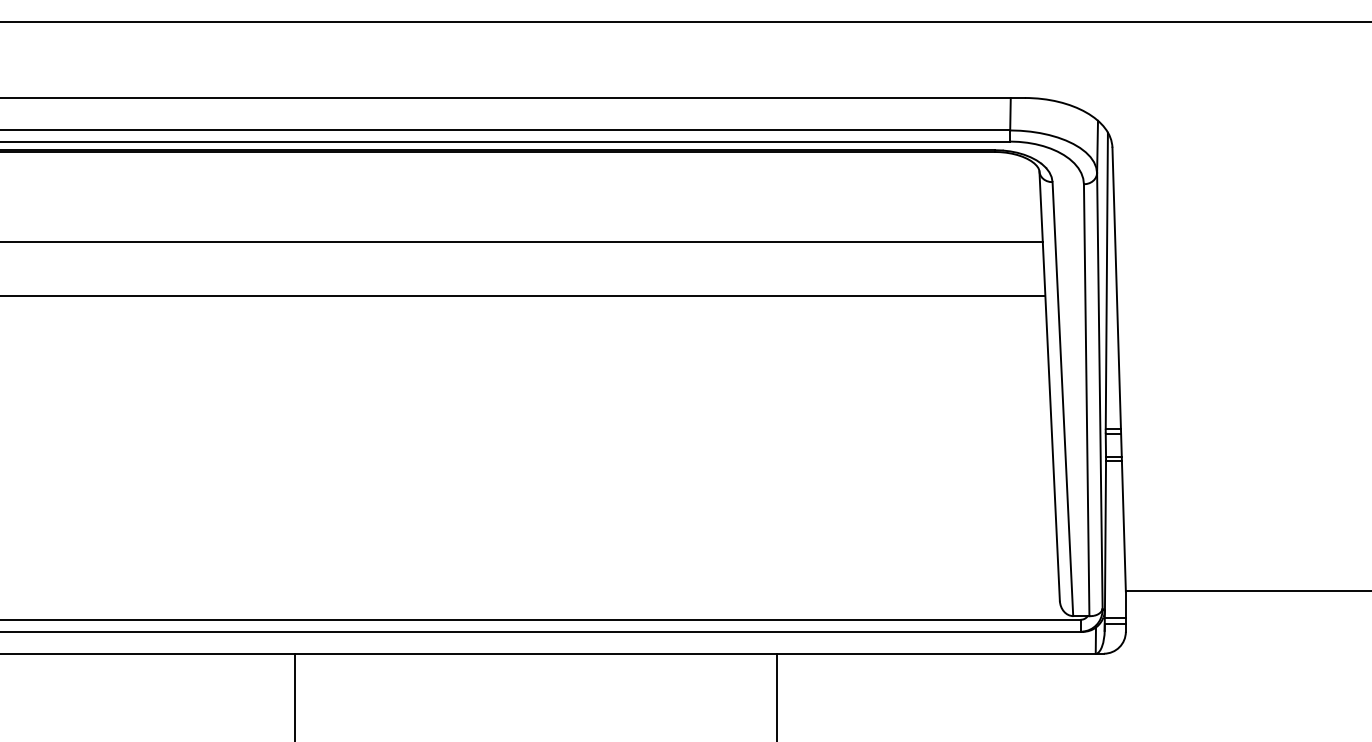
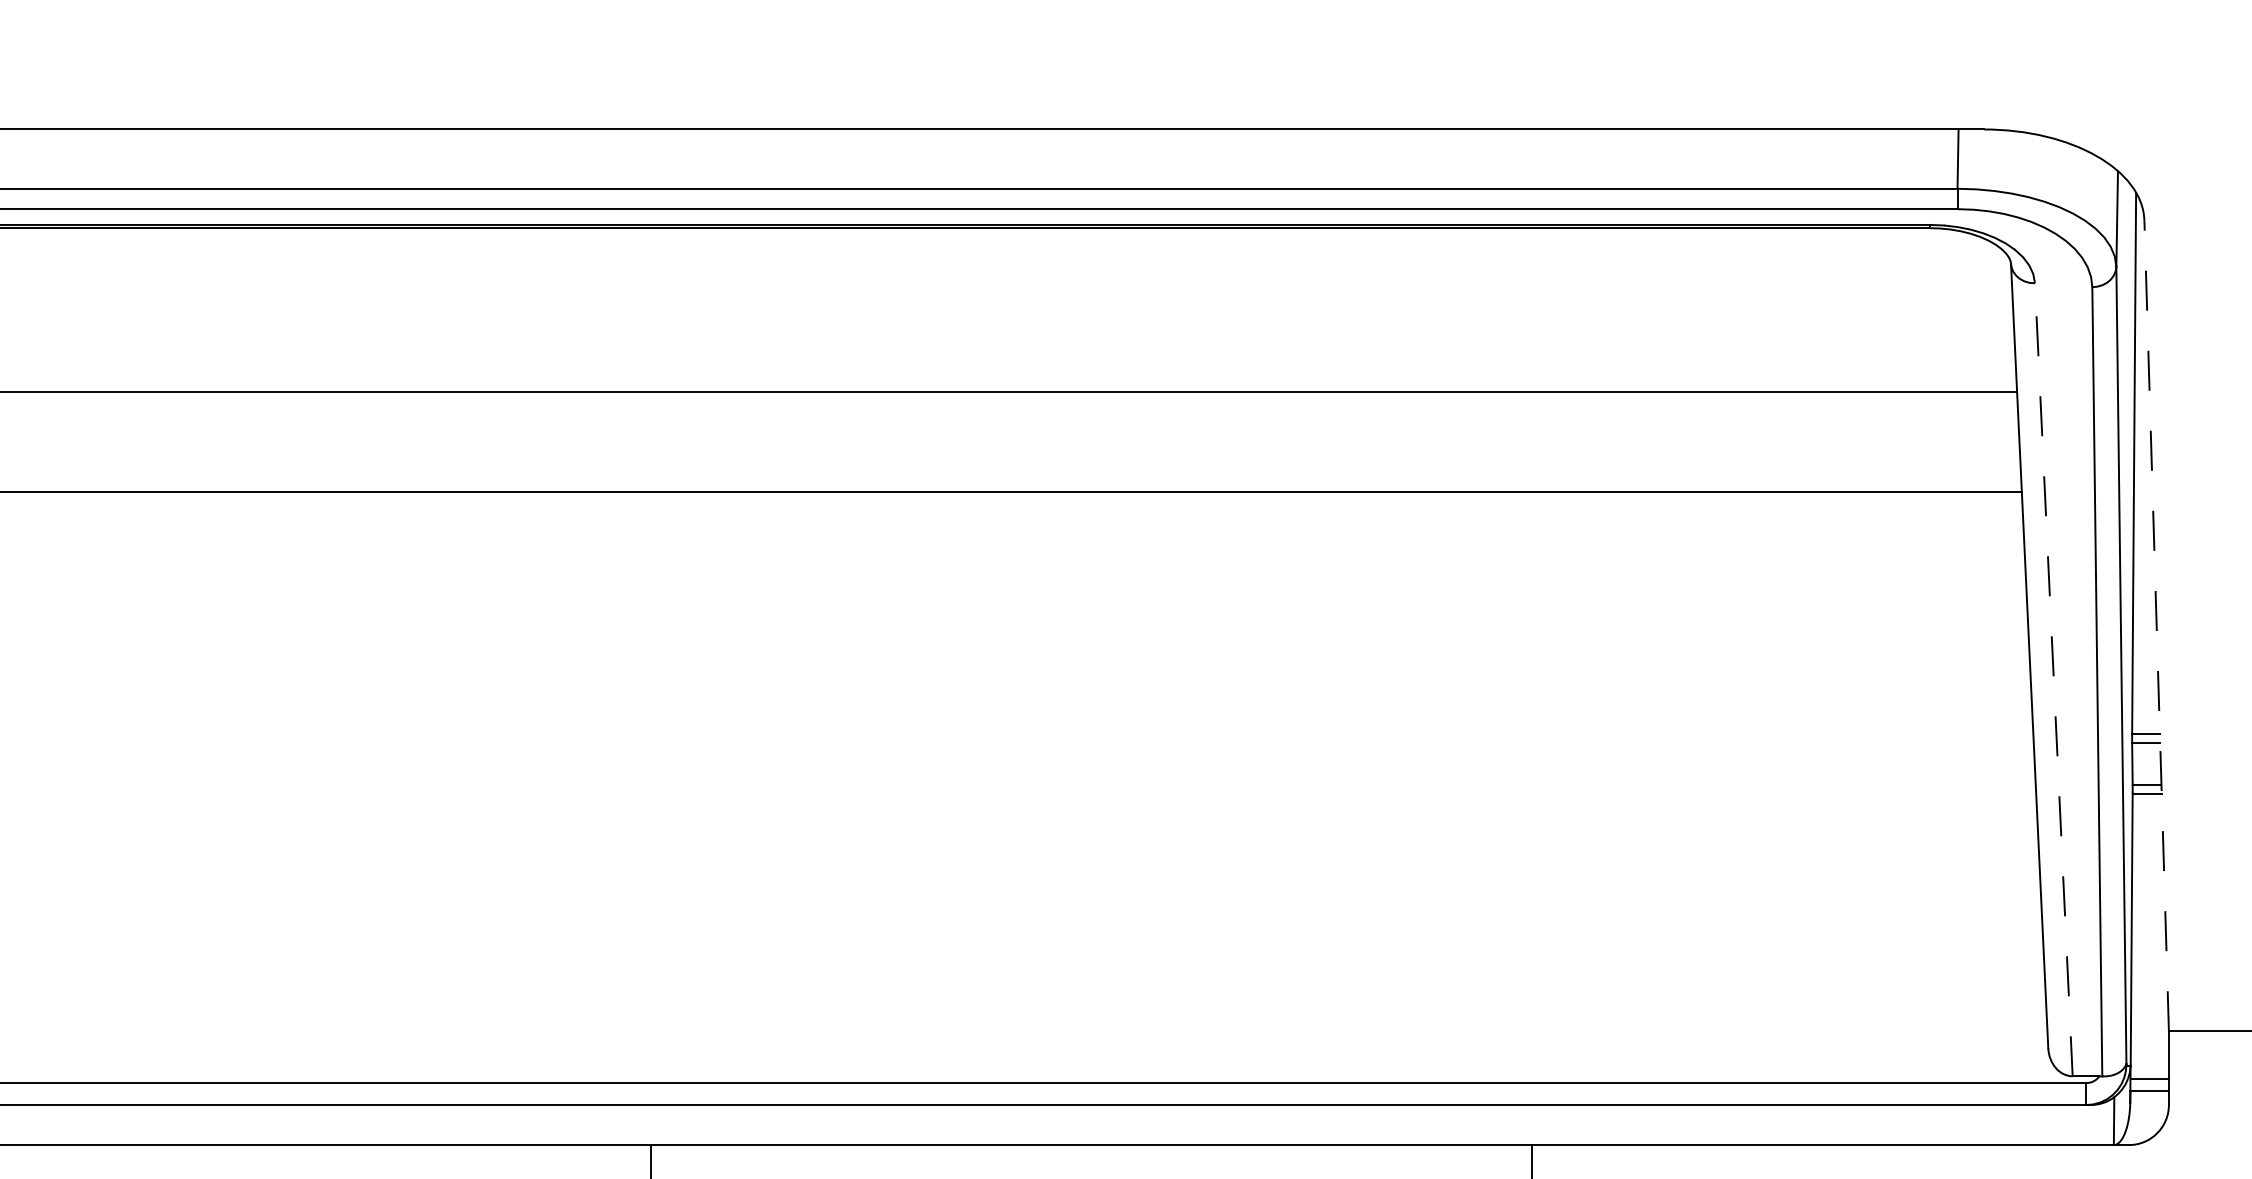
line: (1119, 369) -> (2157, 625), solid -> dashed
line: (1062, 398) -> (2053, 678), solid -> dashed

